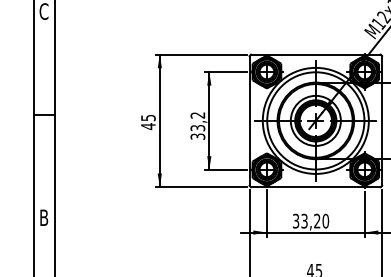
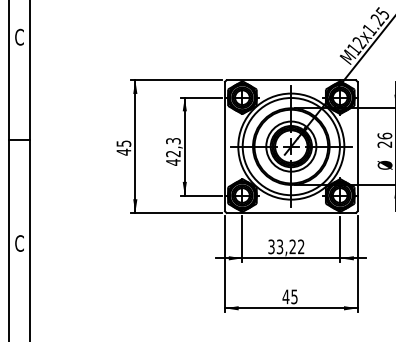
text: (198, 125) -> (173, 151), 33,2 -> 42,3
text: (44, 217) -> (19, 243), B -> C
text: (326, 220) -> (301, 246), 33,20 -> 33,22

